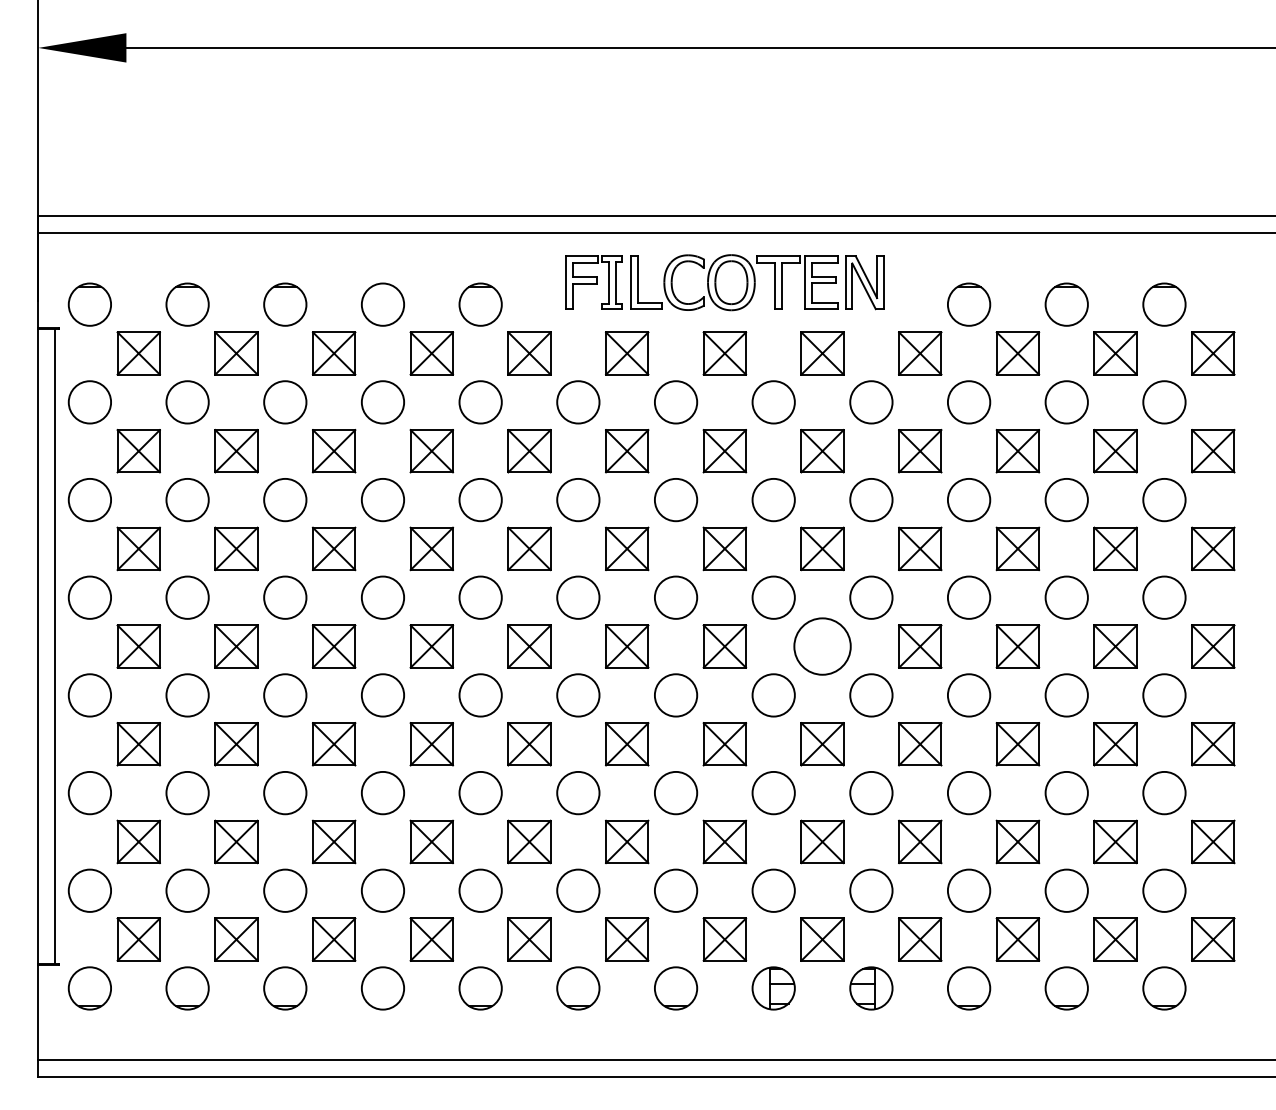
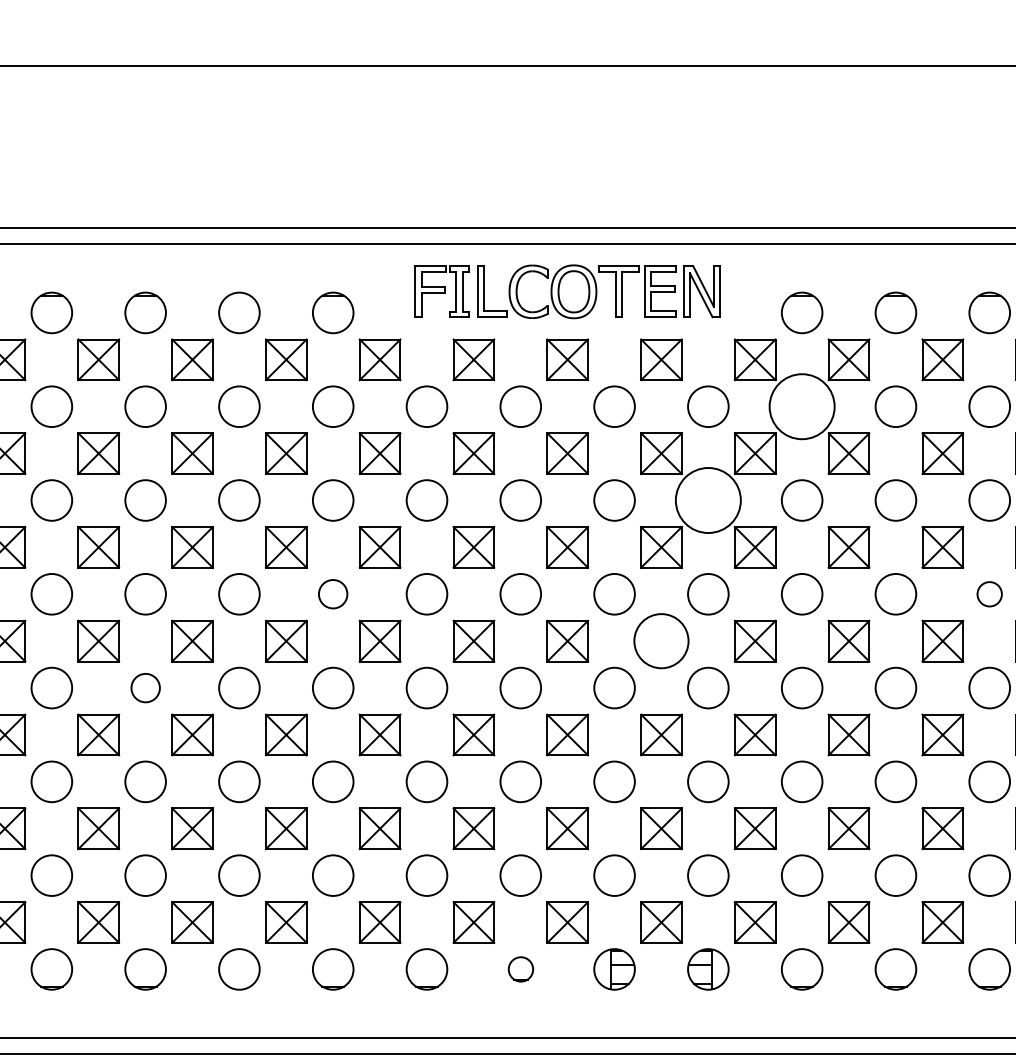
circle: (968, 402) -> (801, 406), size x1.6
circle: (871, 499) -> (708, 499), size x1.6
circle: (480, 597) -> (333, 594), size x0.7
circle: (1164, 597) -> (989, 594), size x0.6
circle: (285, 695) -> (145, 688), size x0.7
part: (676, 988) -> (521, 969), size x0.6

